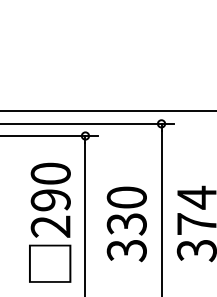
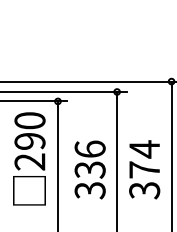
text: (126, 196) -> (89, 148), 330 -> 336
text: (50, 222) -> (29, 158), moved

